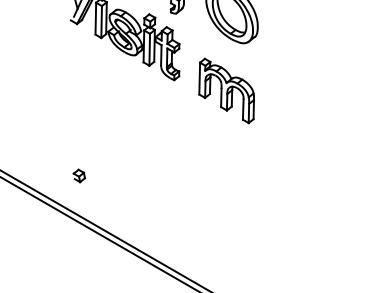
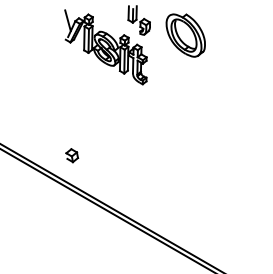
part: (226, 91) -> (181, 92), removed
part: (78, 175) -> (71, 155), size x1.4

